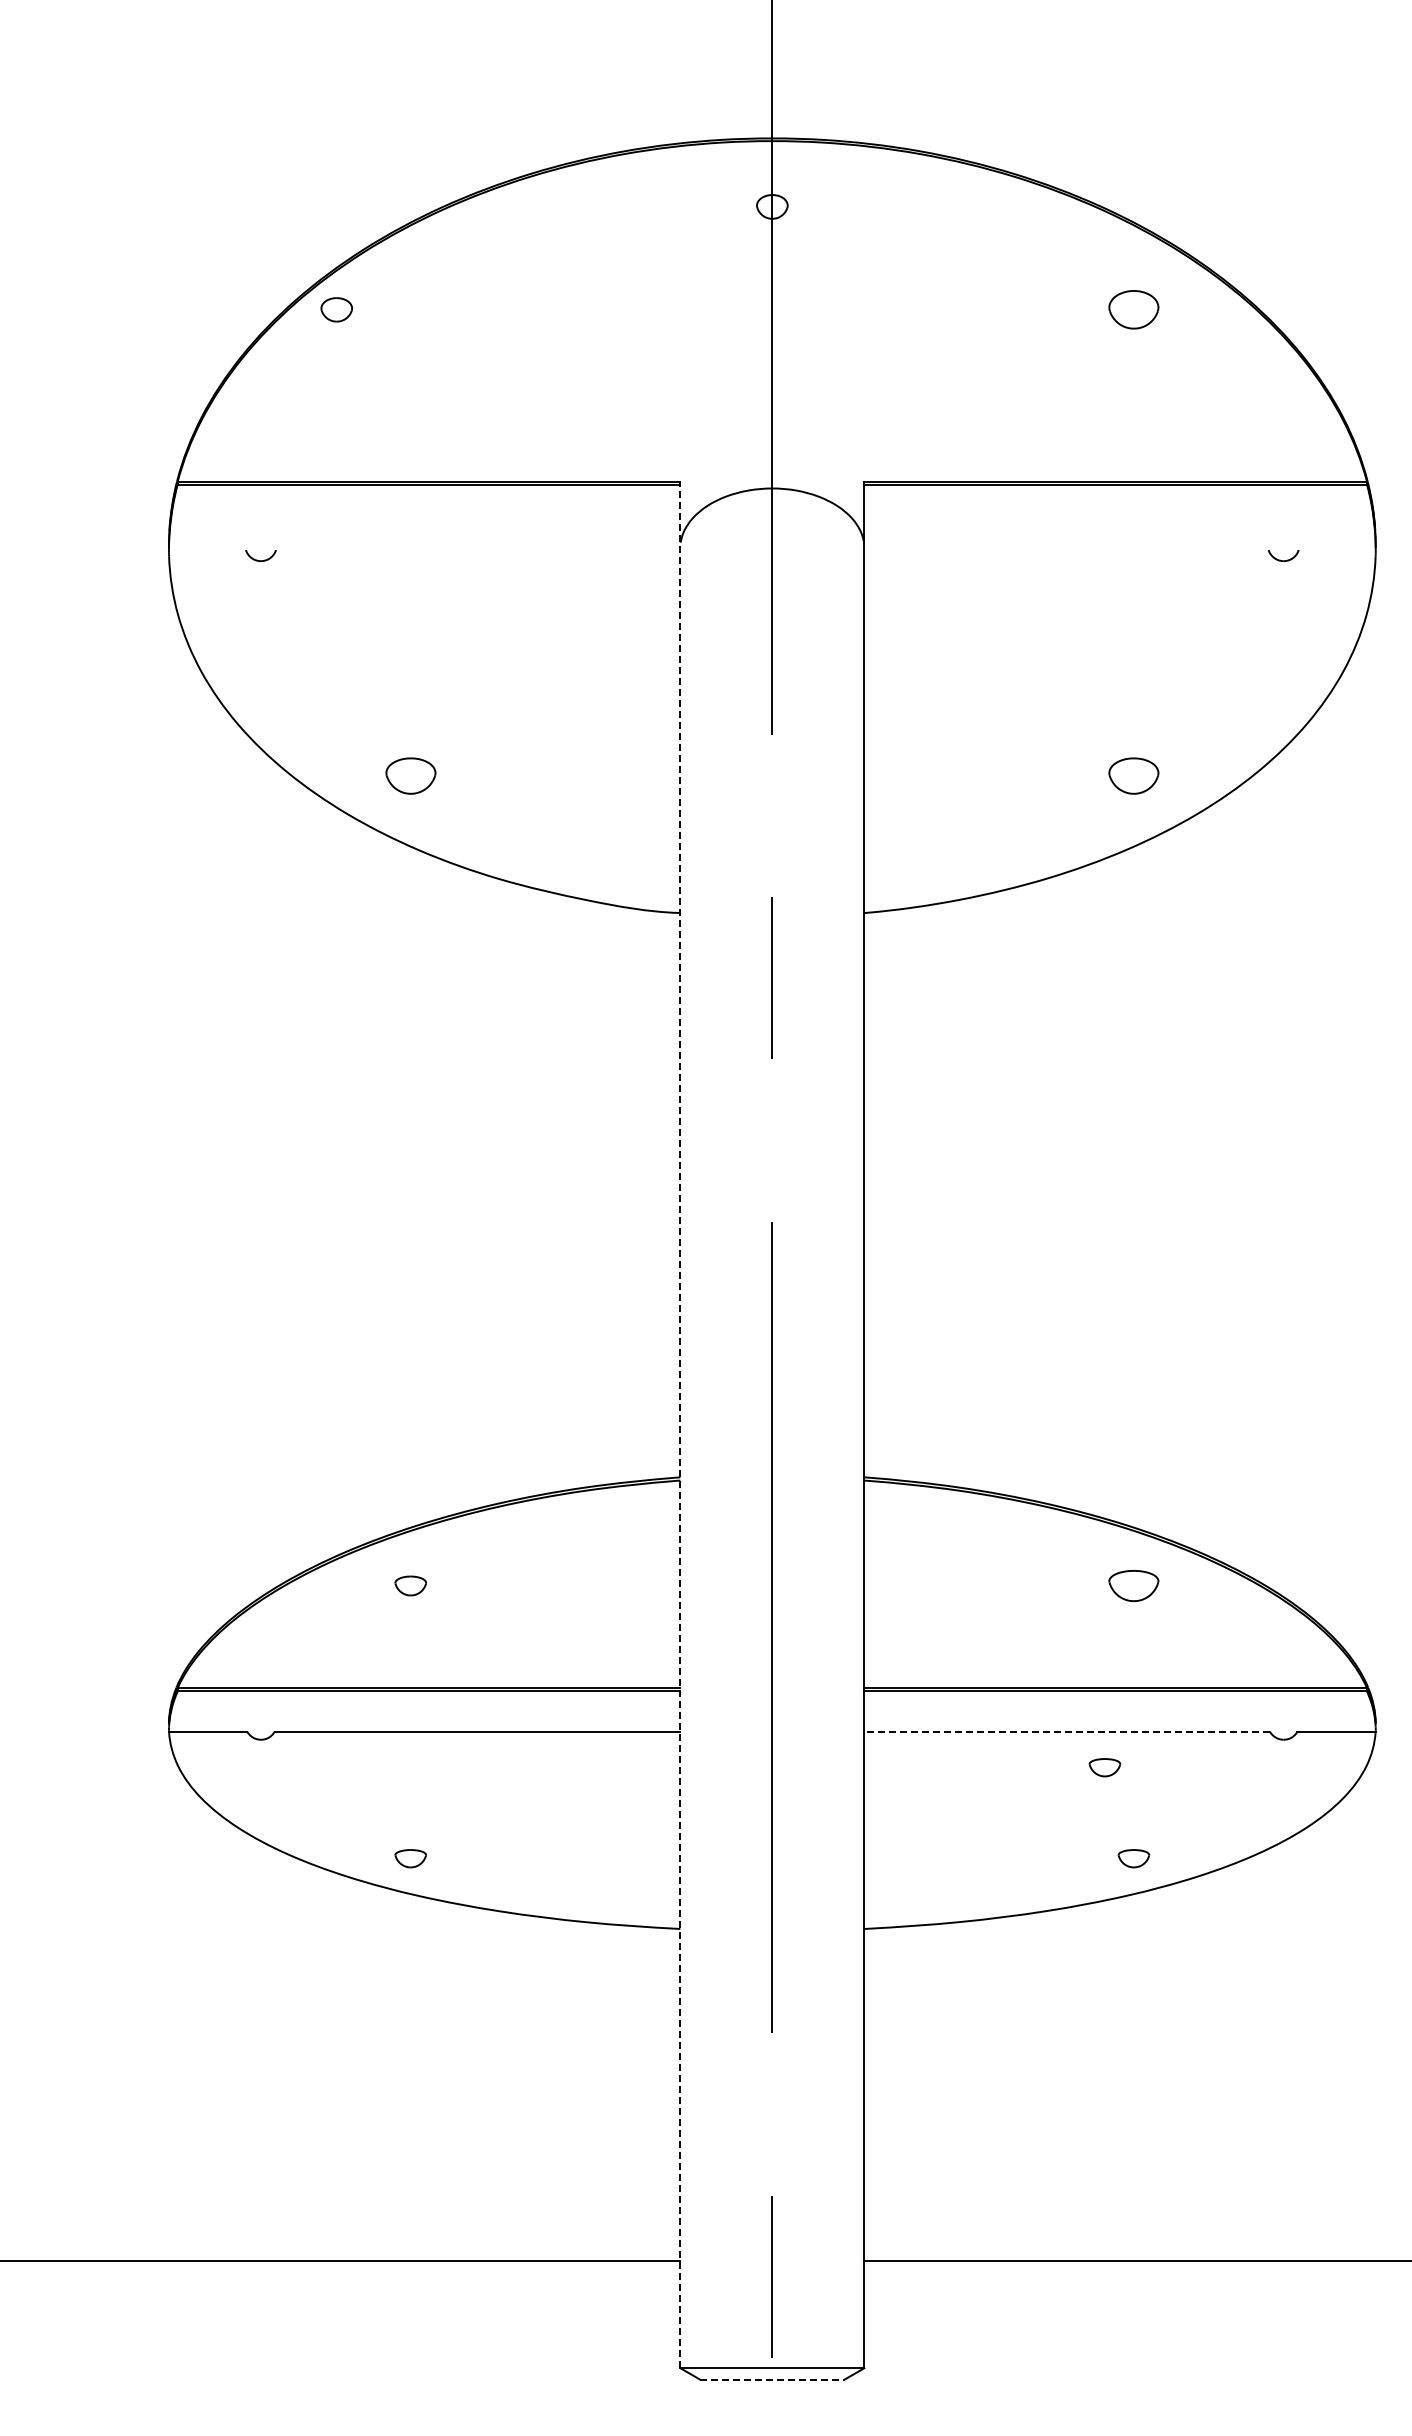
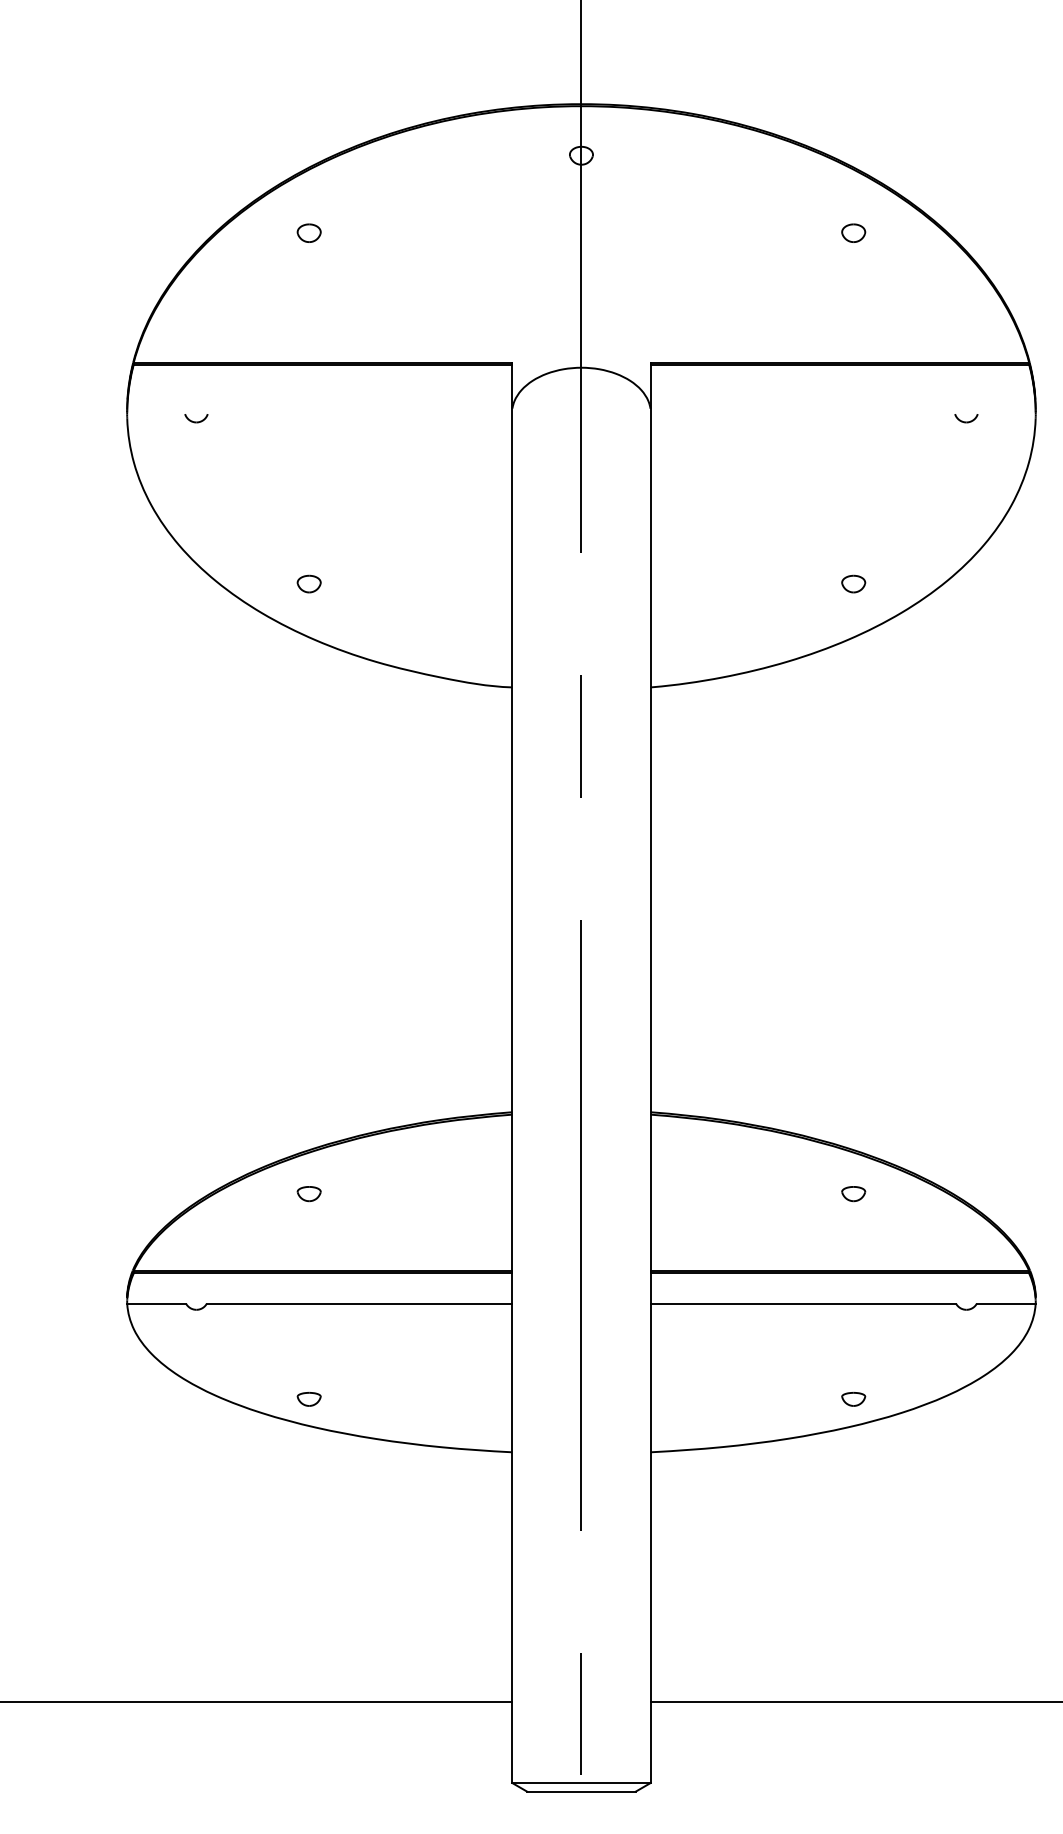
part: (336, 309) -> (309, 232), moved
part: (1133, 309) -> (853, 232), size x0.62
part: (410, 775) -> (309, 583), size x0.62
part: (1133, 775) -> (853, 583), size x0.62
line: (680, 1424) -> (512, 1072), dashed -> solid
part: (1133, 1585) -> (853, 1193), size x0.62
line: (1067, 1731) -> (803, 1303), dashed -> solid
part: (1104, 1767) -> (831, 1330), removed
line: (772, 2379) -> (581, 1791), dashed -> solid

